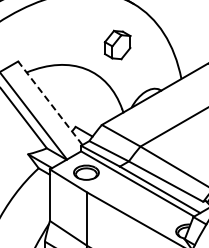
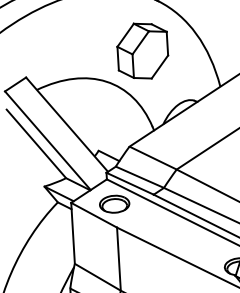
part: (117, 44) -> (142, 50), size x1.67
line: (50, 103) -> (67, 124), dashed -> solid

